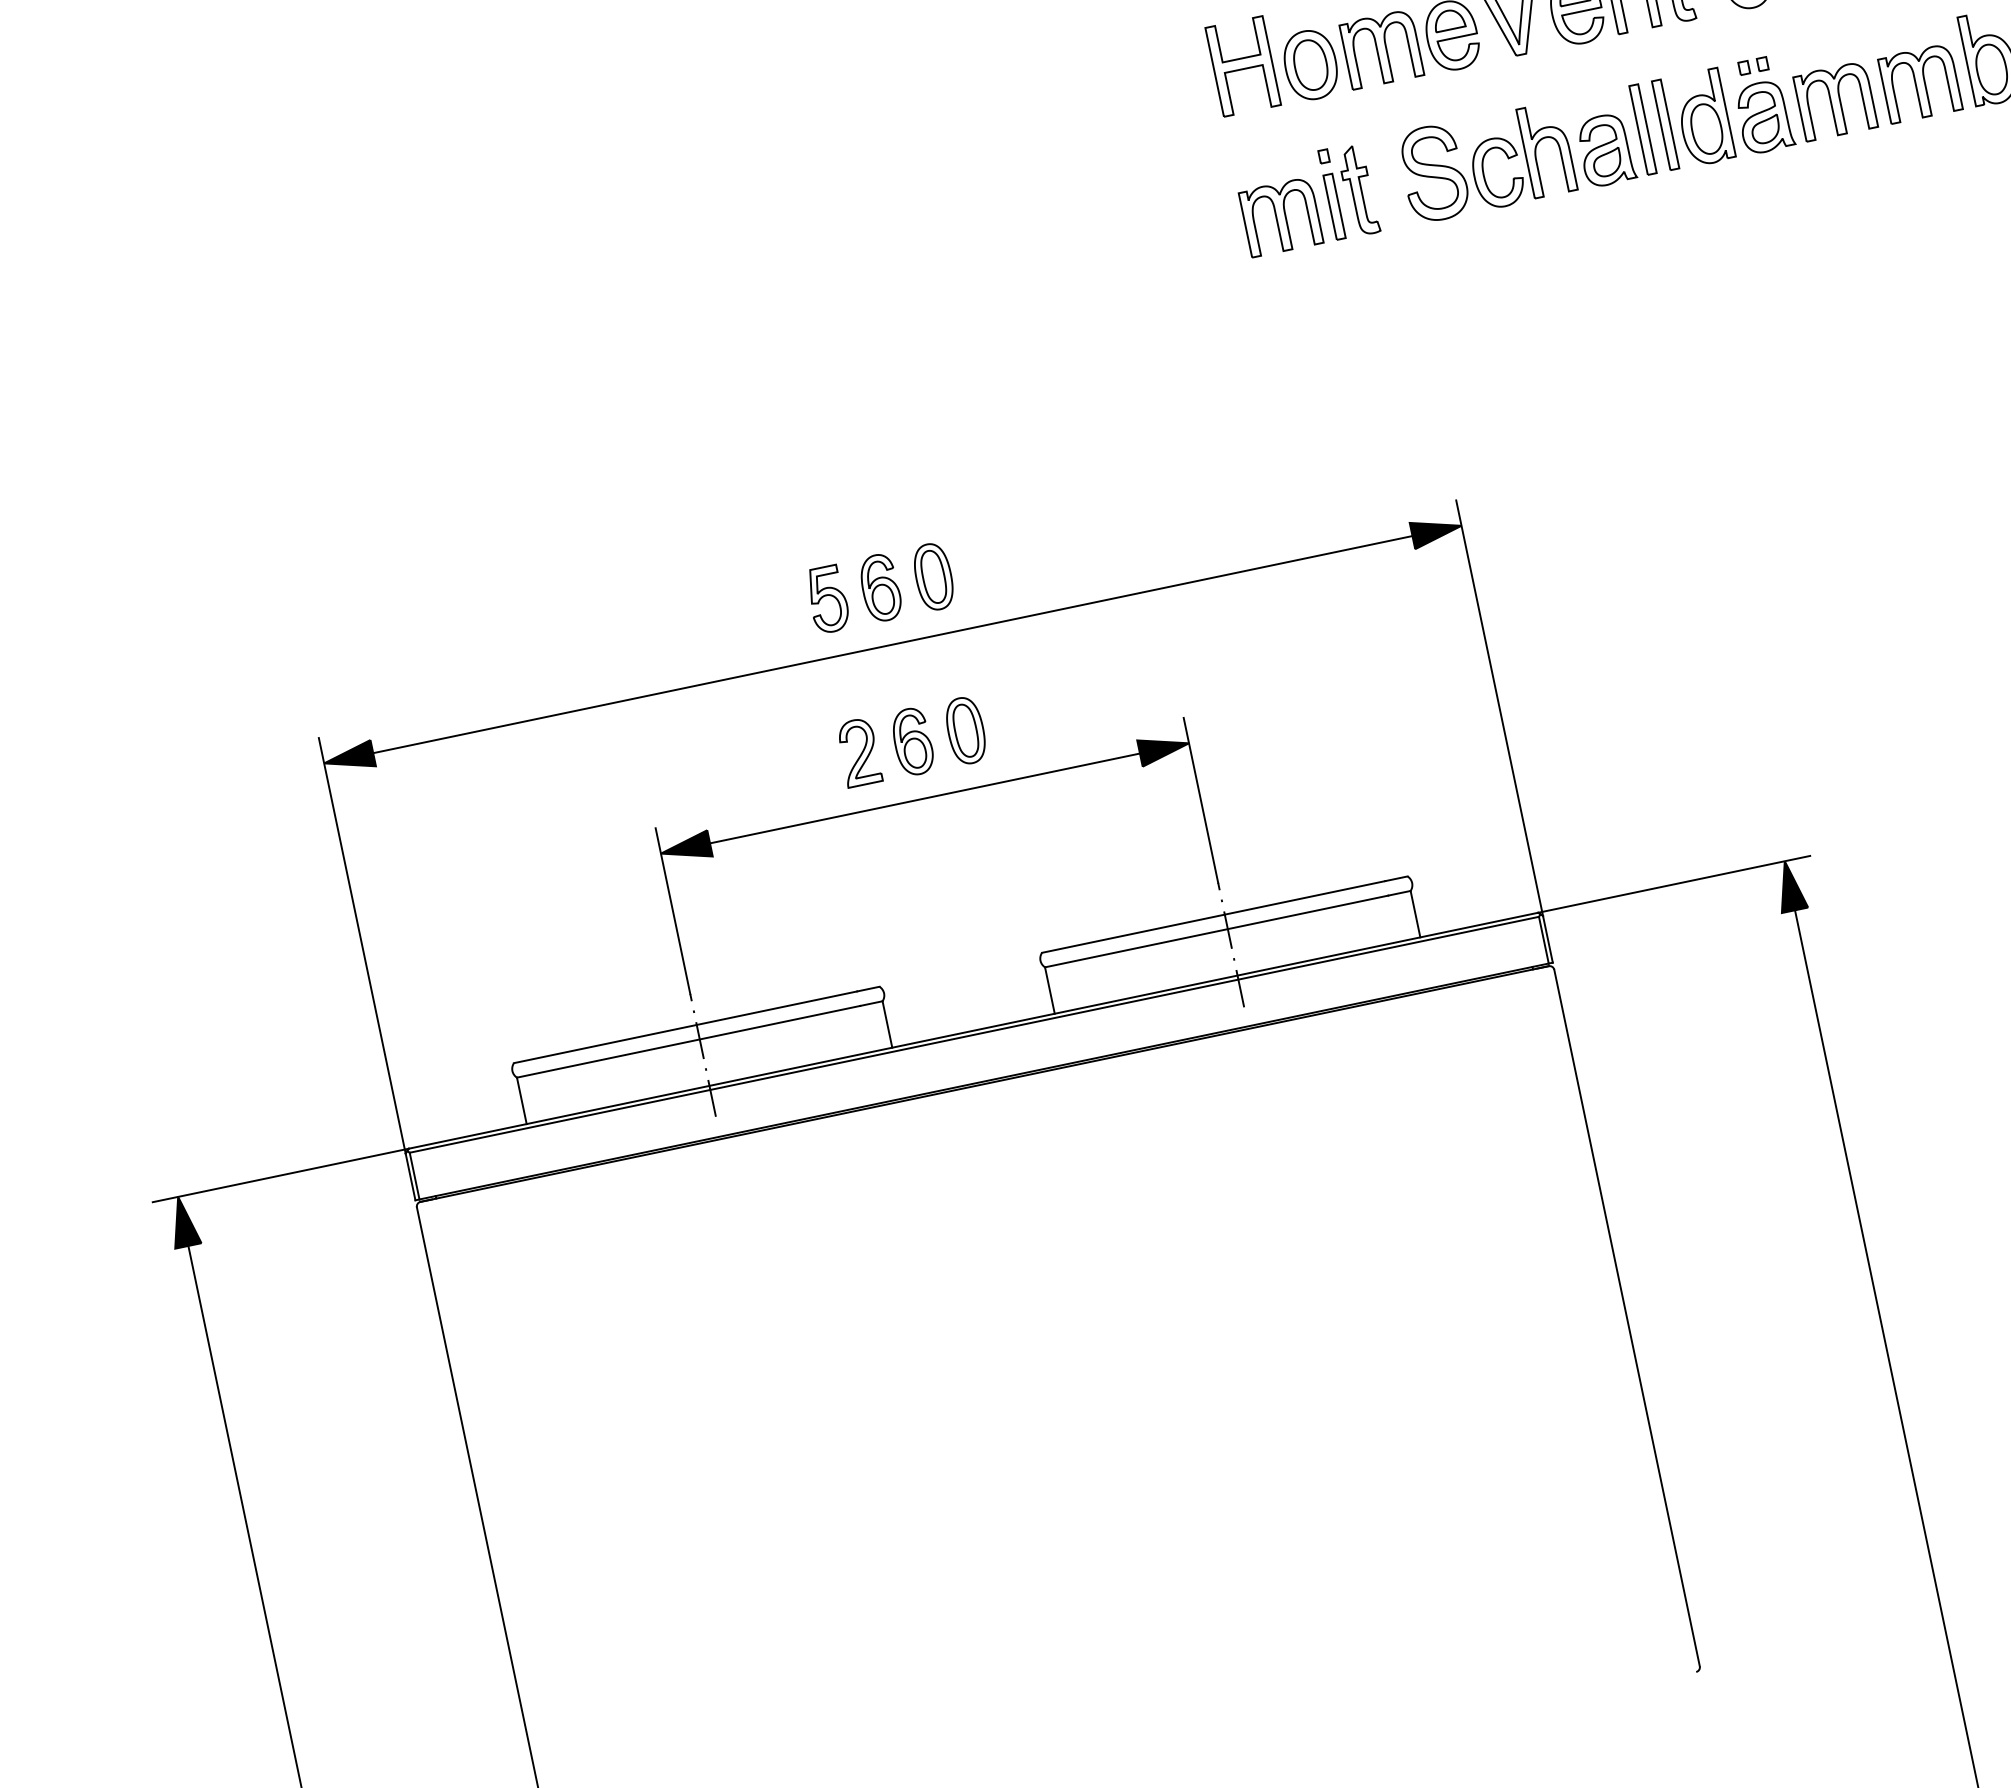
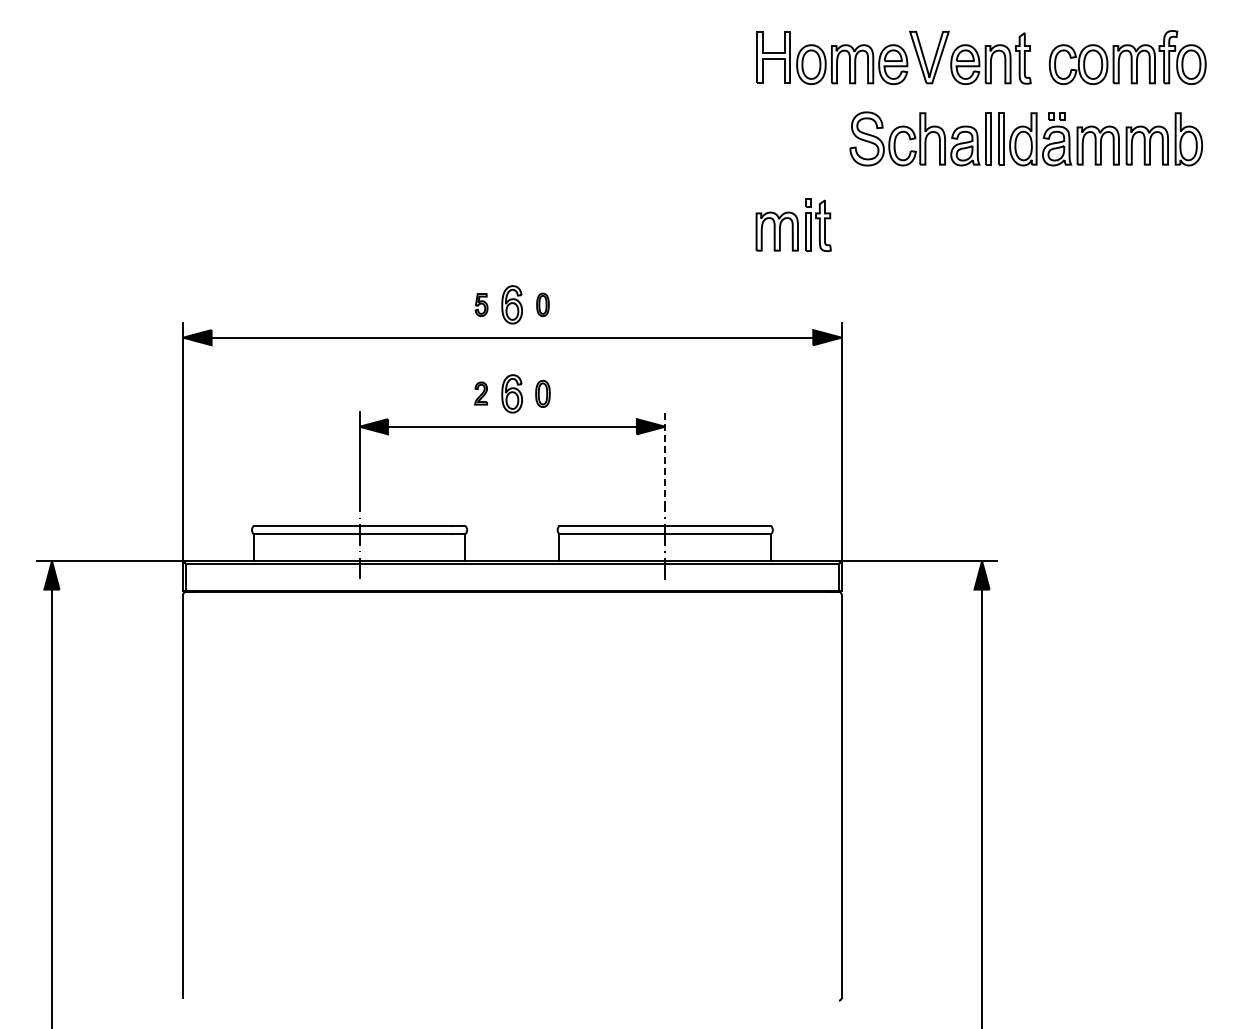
part: (1306, 199) -> (793, 224), moved
part: (932, 576) -> (542, 304), size x0.6
part: (827, 598) -> (481, 304), size x0.6
part: (964, 730) -> (542, 393), size x0.7
part: (857, 752) -> (480, 393), size x0.6
line: (1201, 799) -> (665, 459), solid -> dashed

